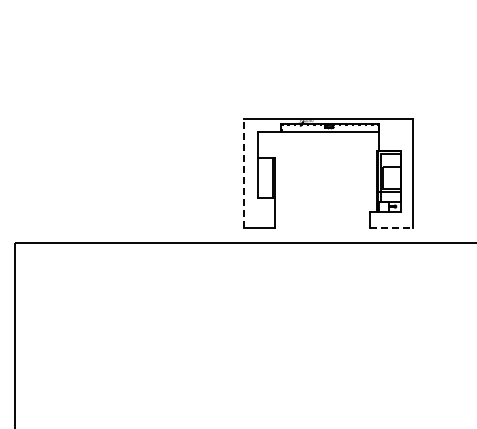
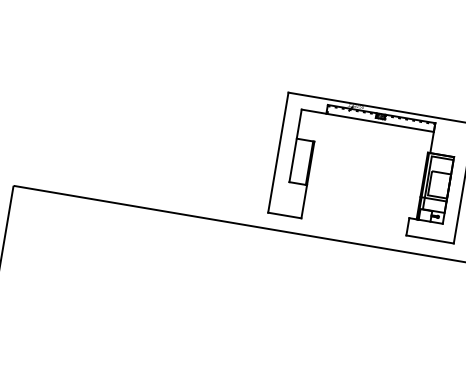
line: (244, 173) -> (278, 152), dashed -> solid
line: (391, 227) -> (429, 239), dashed -> solid

